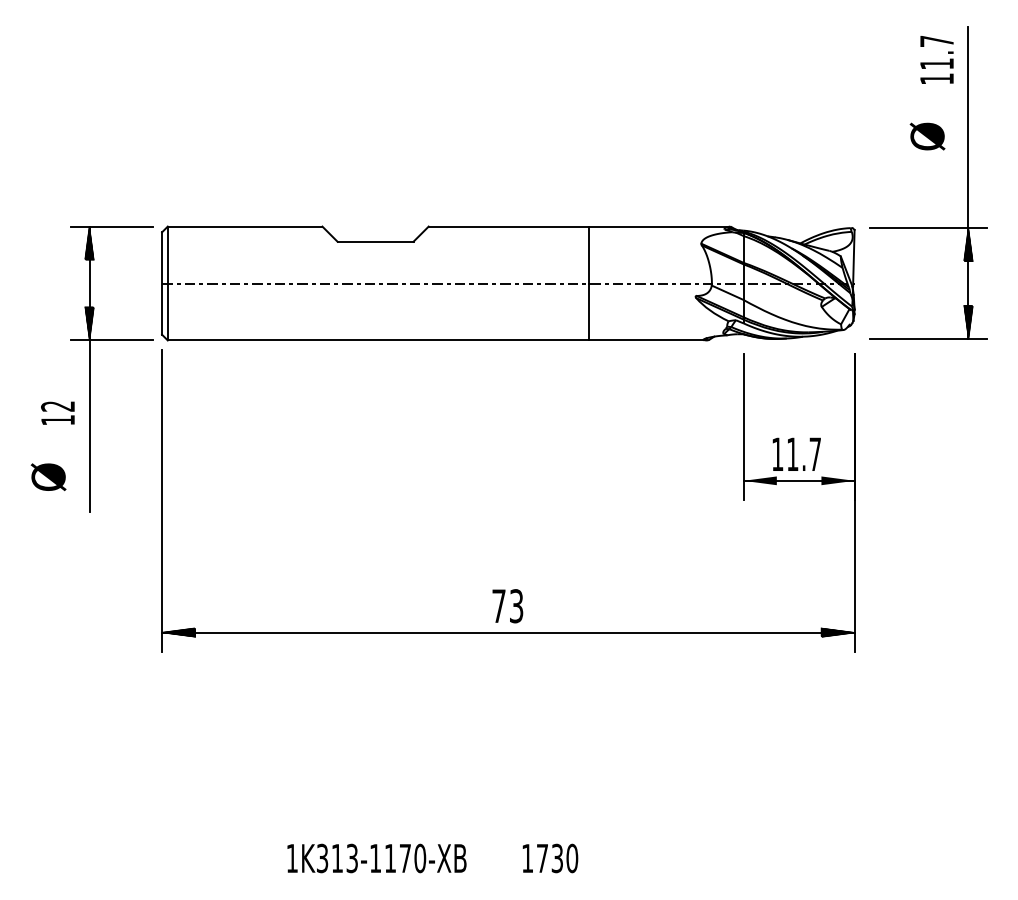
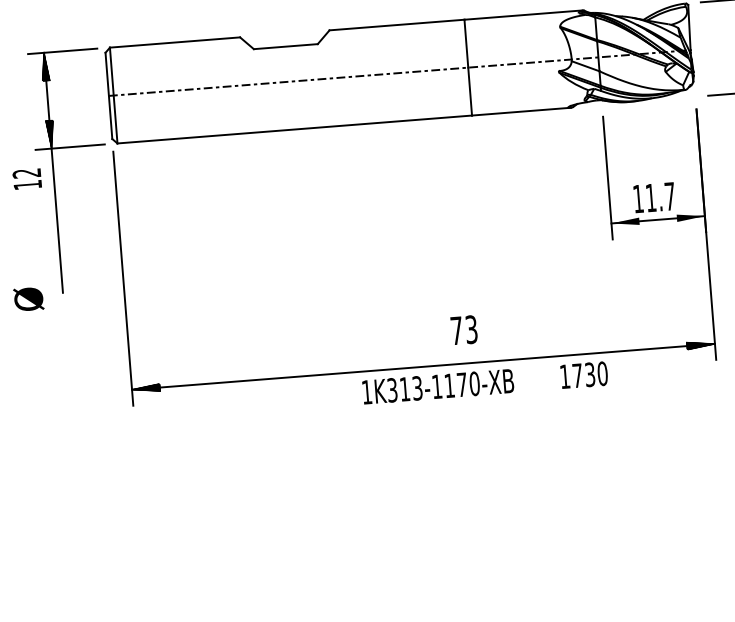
text: (57, 412) -> (26, 178), moved
text: (48, 476) -> (28, 298), moved
text: (507, 606) -> (463, 330), moved
text: (432, 858) -> (485, 383), moved

